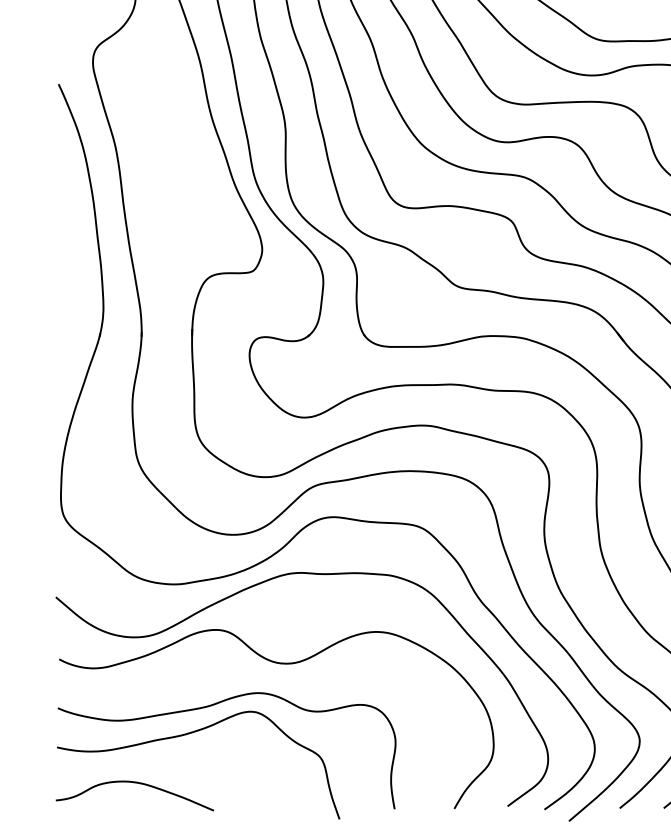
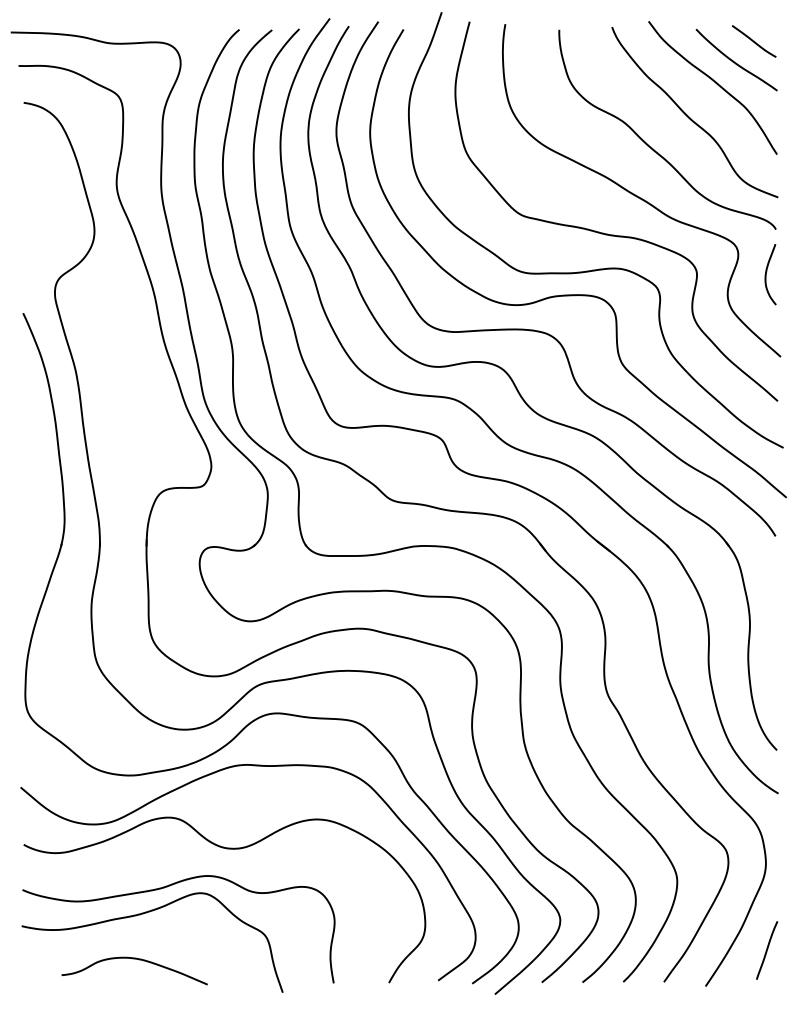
curve: (134, 783) -> (134, 959), moved

